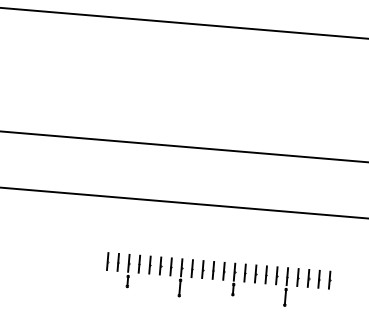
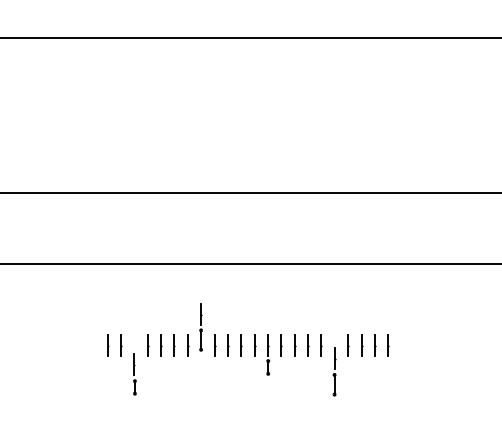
part: (128, 271) -> (134, 374), moved
part: (180, 277) -> (200, 327), moved
part: (286, 286) -> (334, 371), moved

